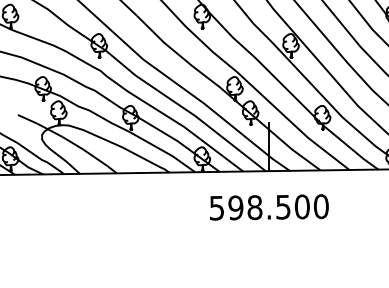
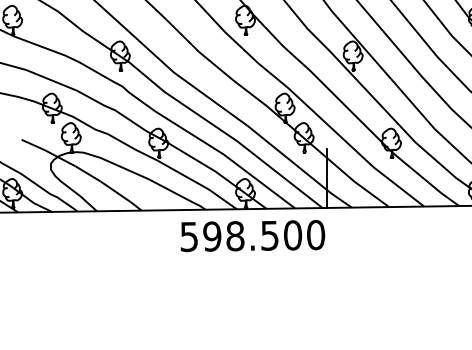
text: (269, 207) -> (252, 236), moved

